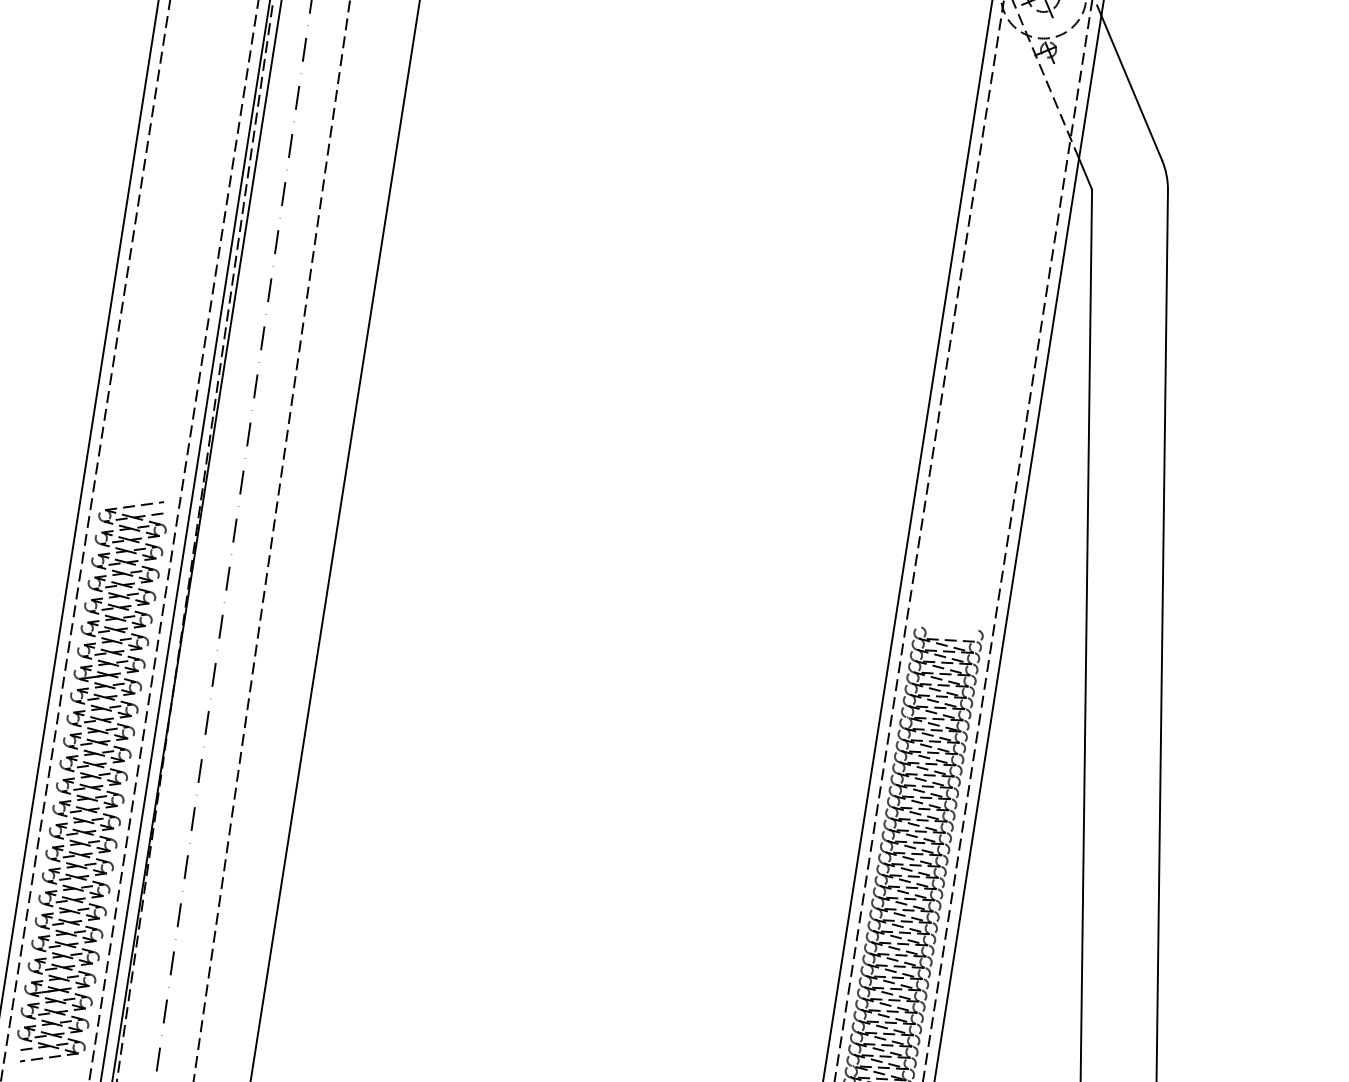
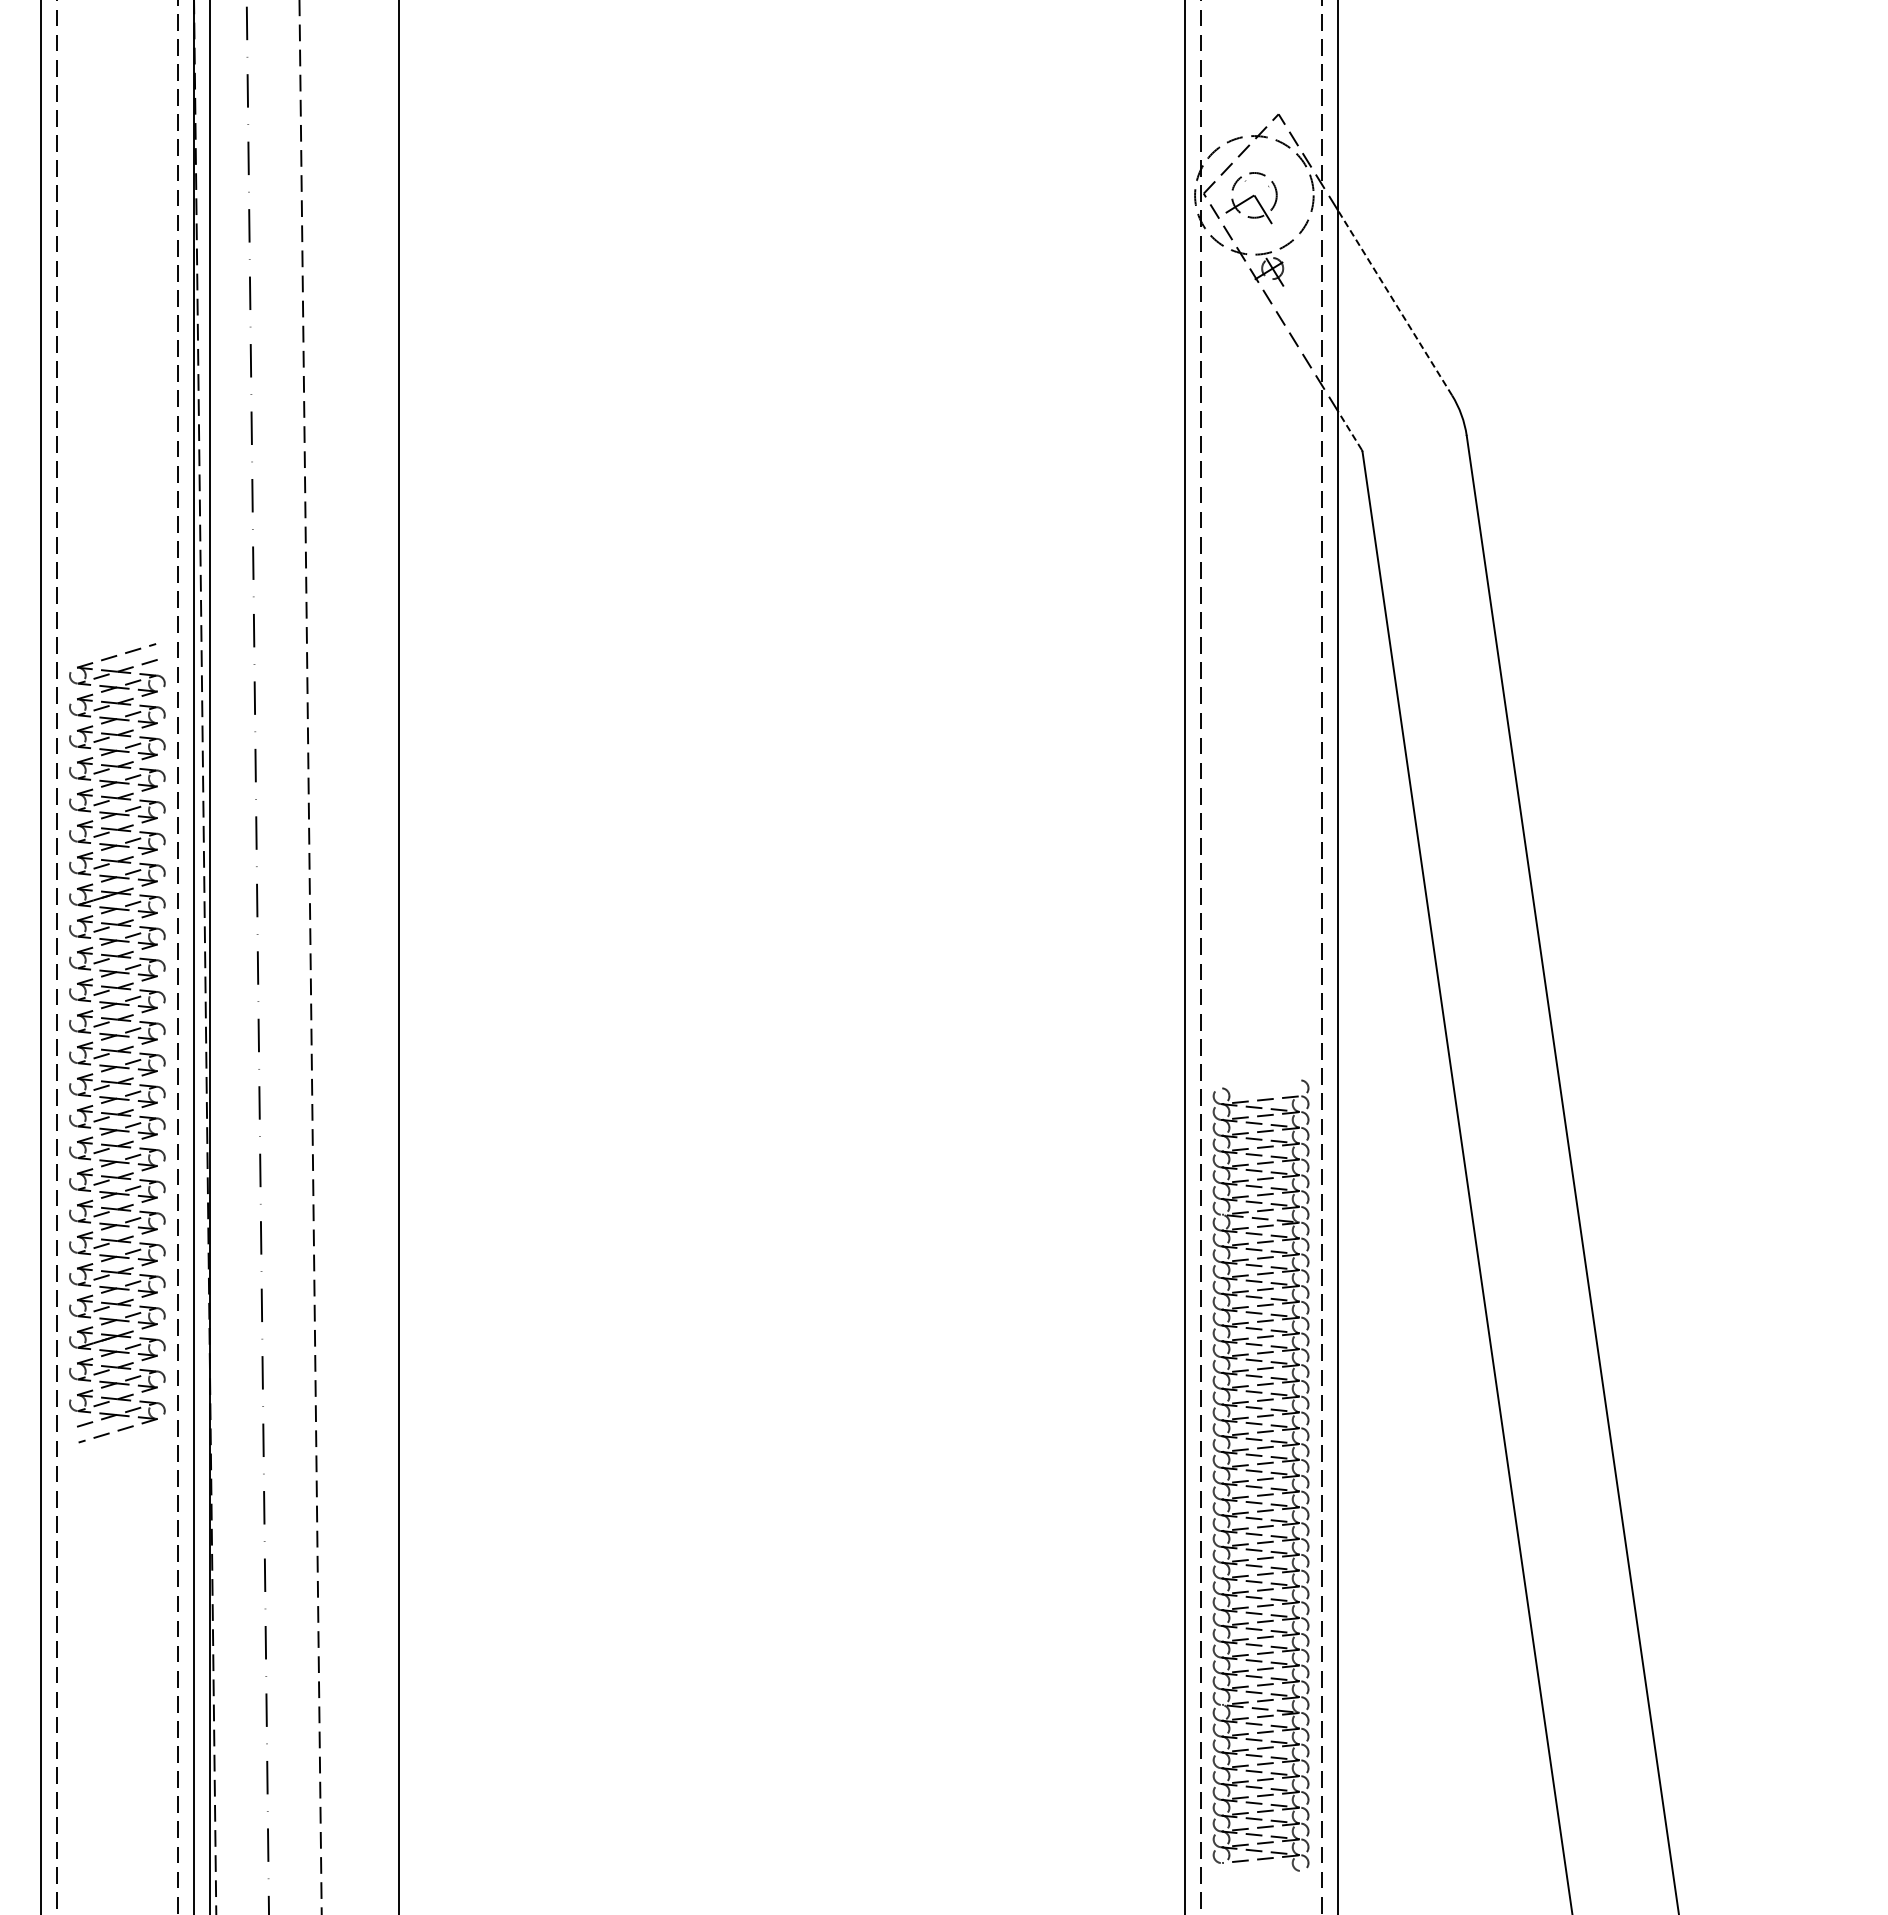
line: (1131, 87) -> (1394, 302), solid -> dashed
line: (1085, 173) -> (1349, 430), solid -> dashed
part: (92, 786) -> (119, 1049), moved

